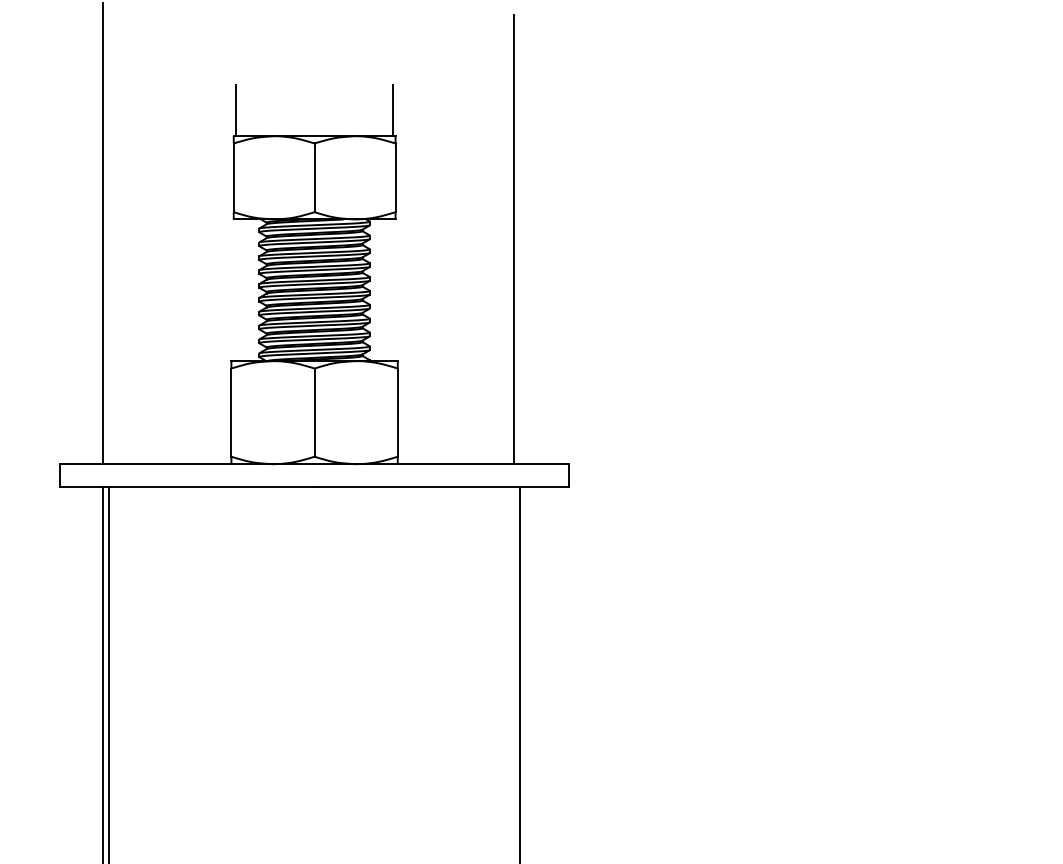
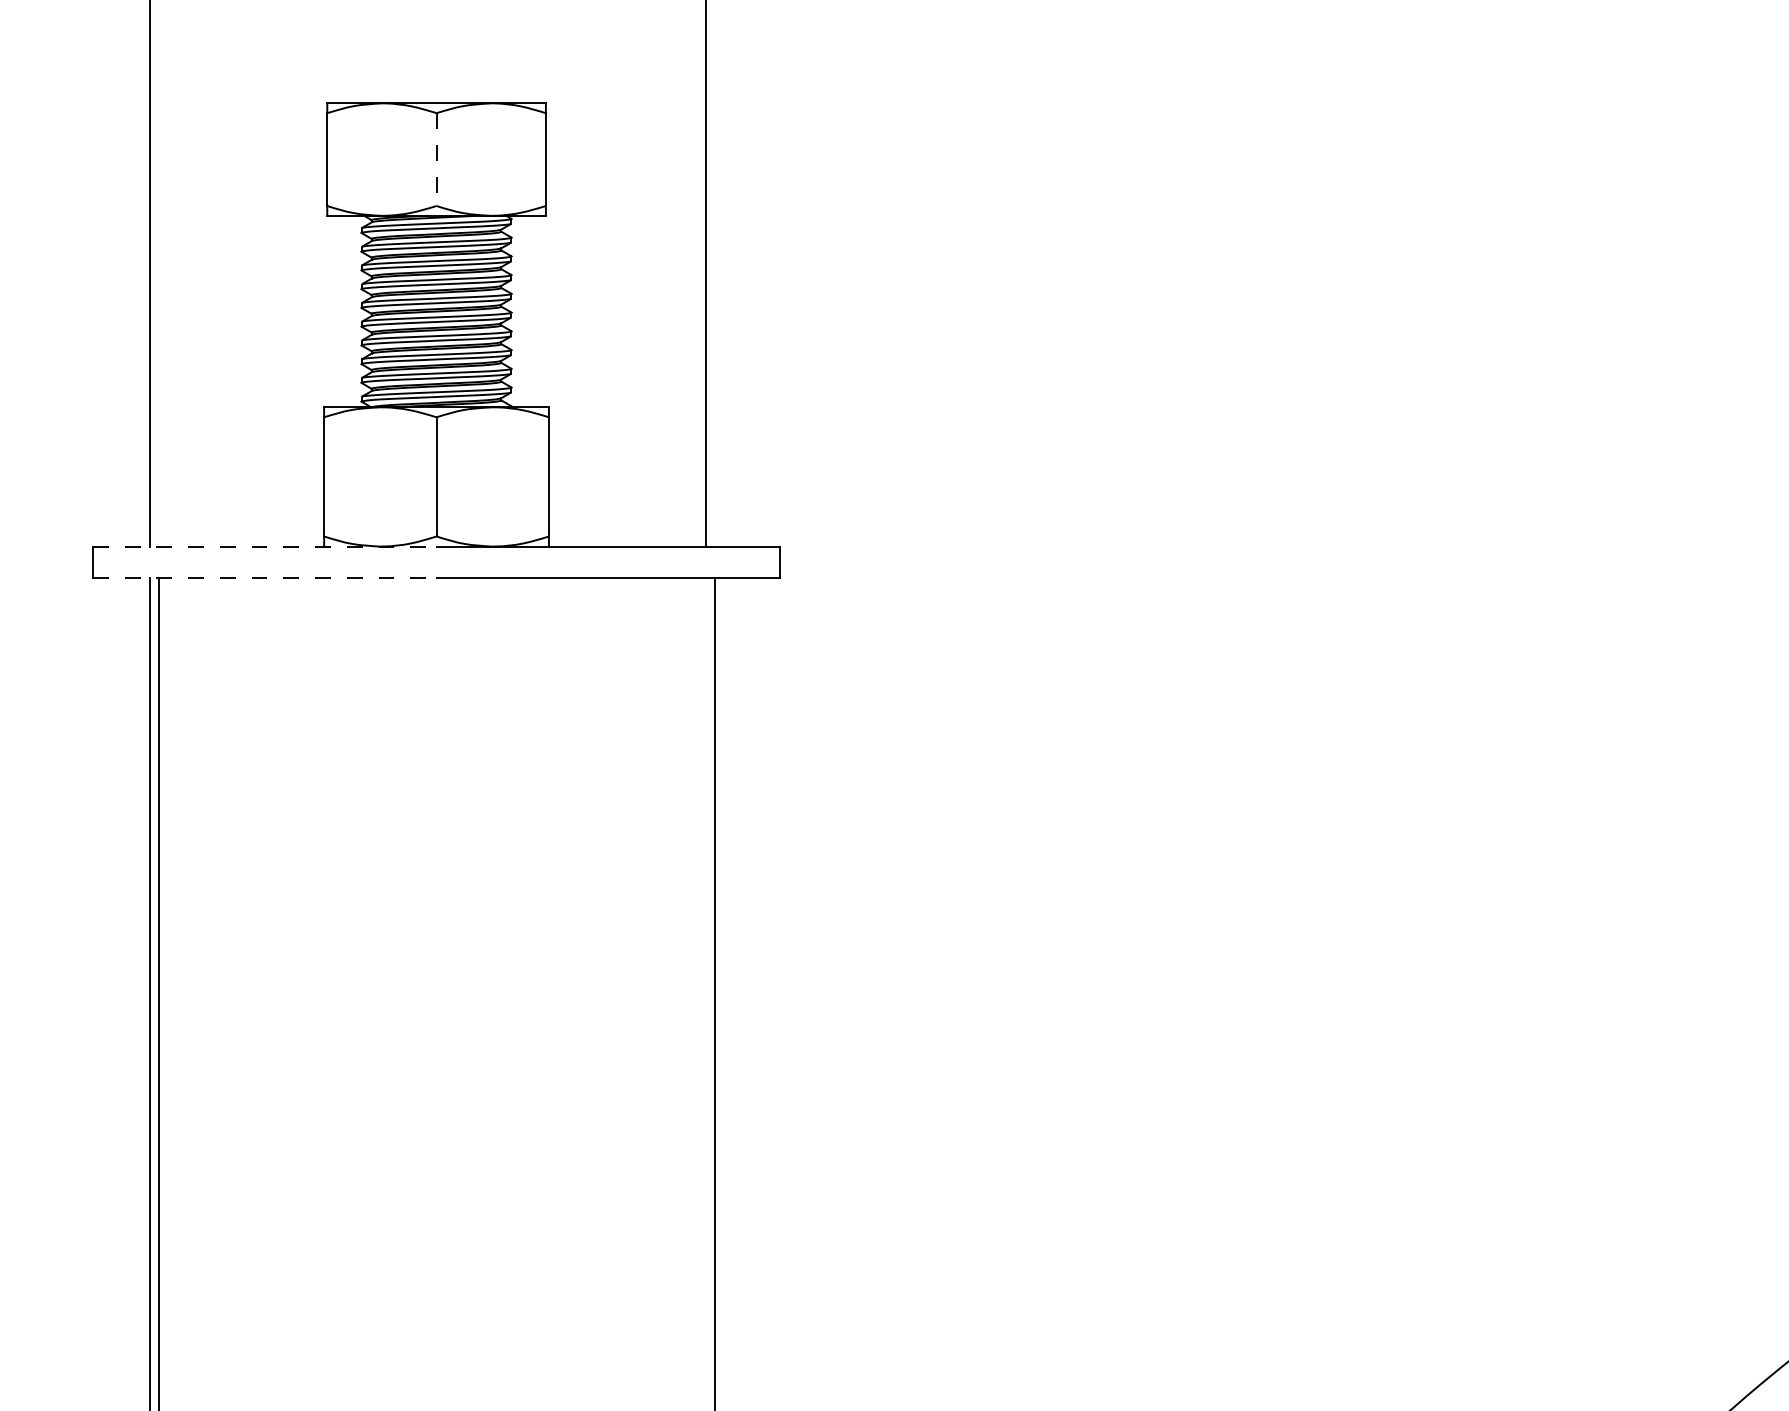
line: (236, 110) -> (330, 68), removed
line: (393, 110) -> (542, 68), removed
line: (314, 178) -> (436, 160), solid -> dashed
line: (187, 464) -> (264, 546), solid -> dashed
line: (187, 487) -> (264, 577), solid -> dashed

